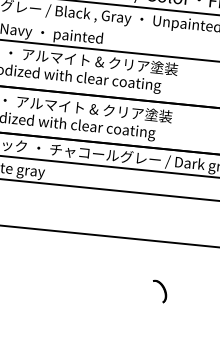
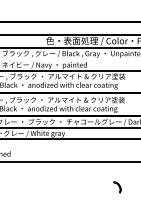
part: (159, 291) -> (117, 187), moved

